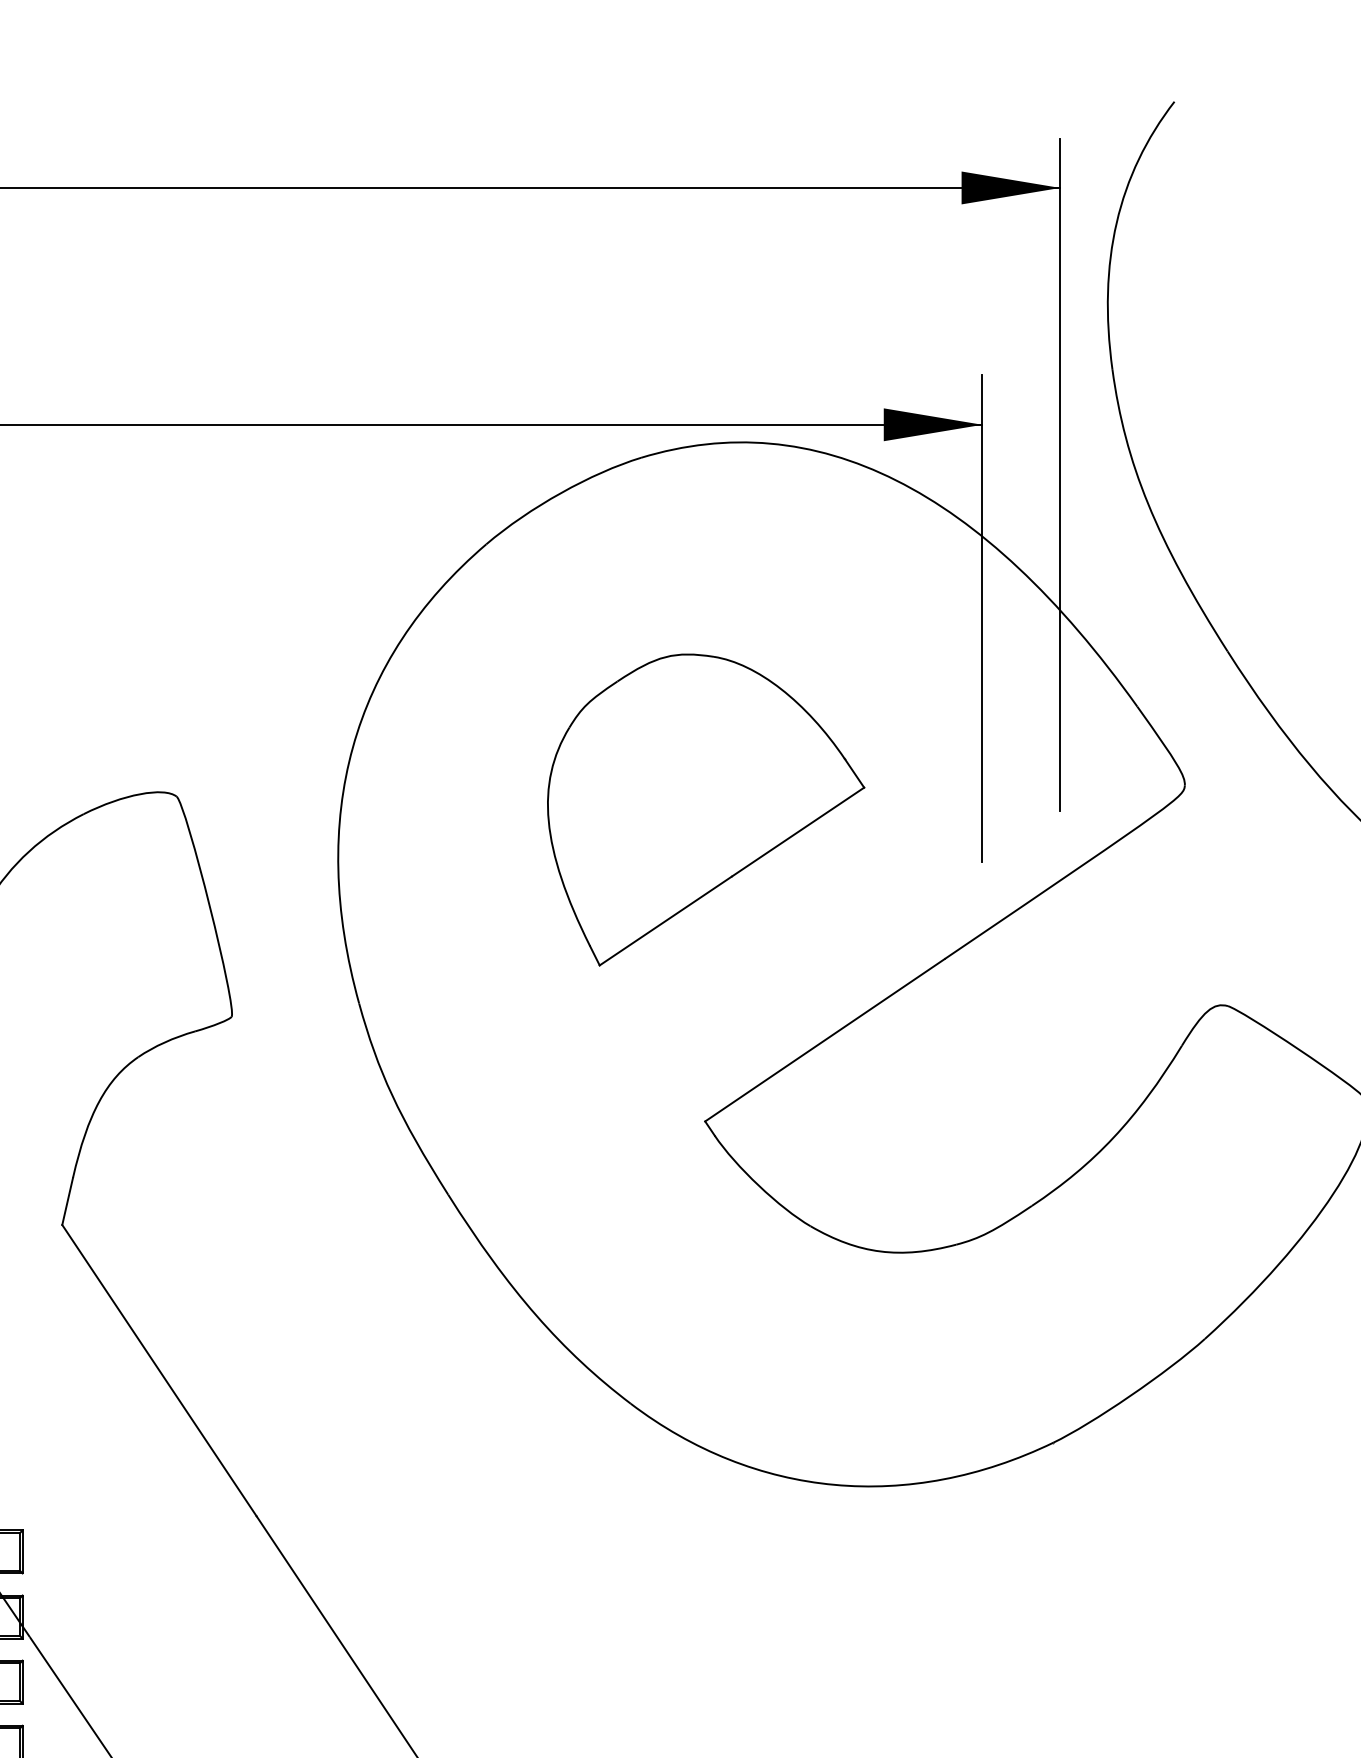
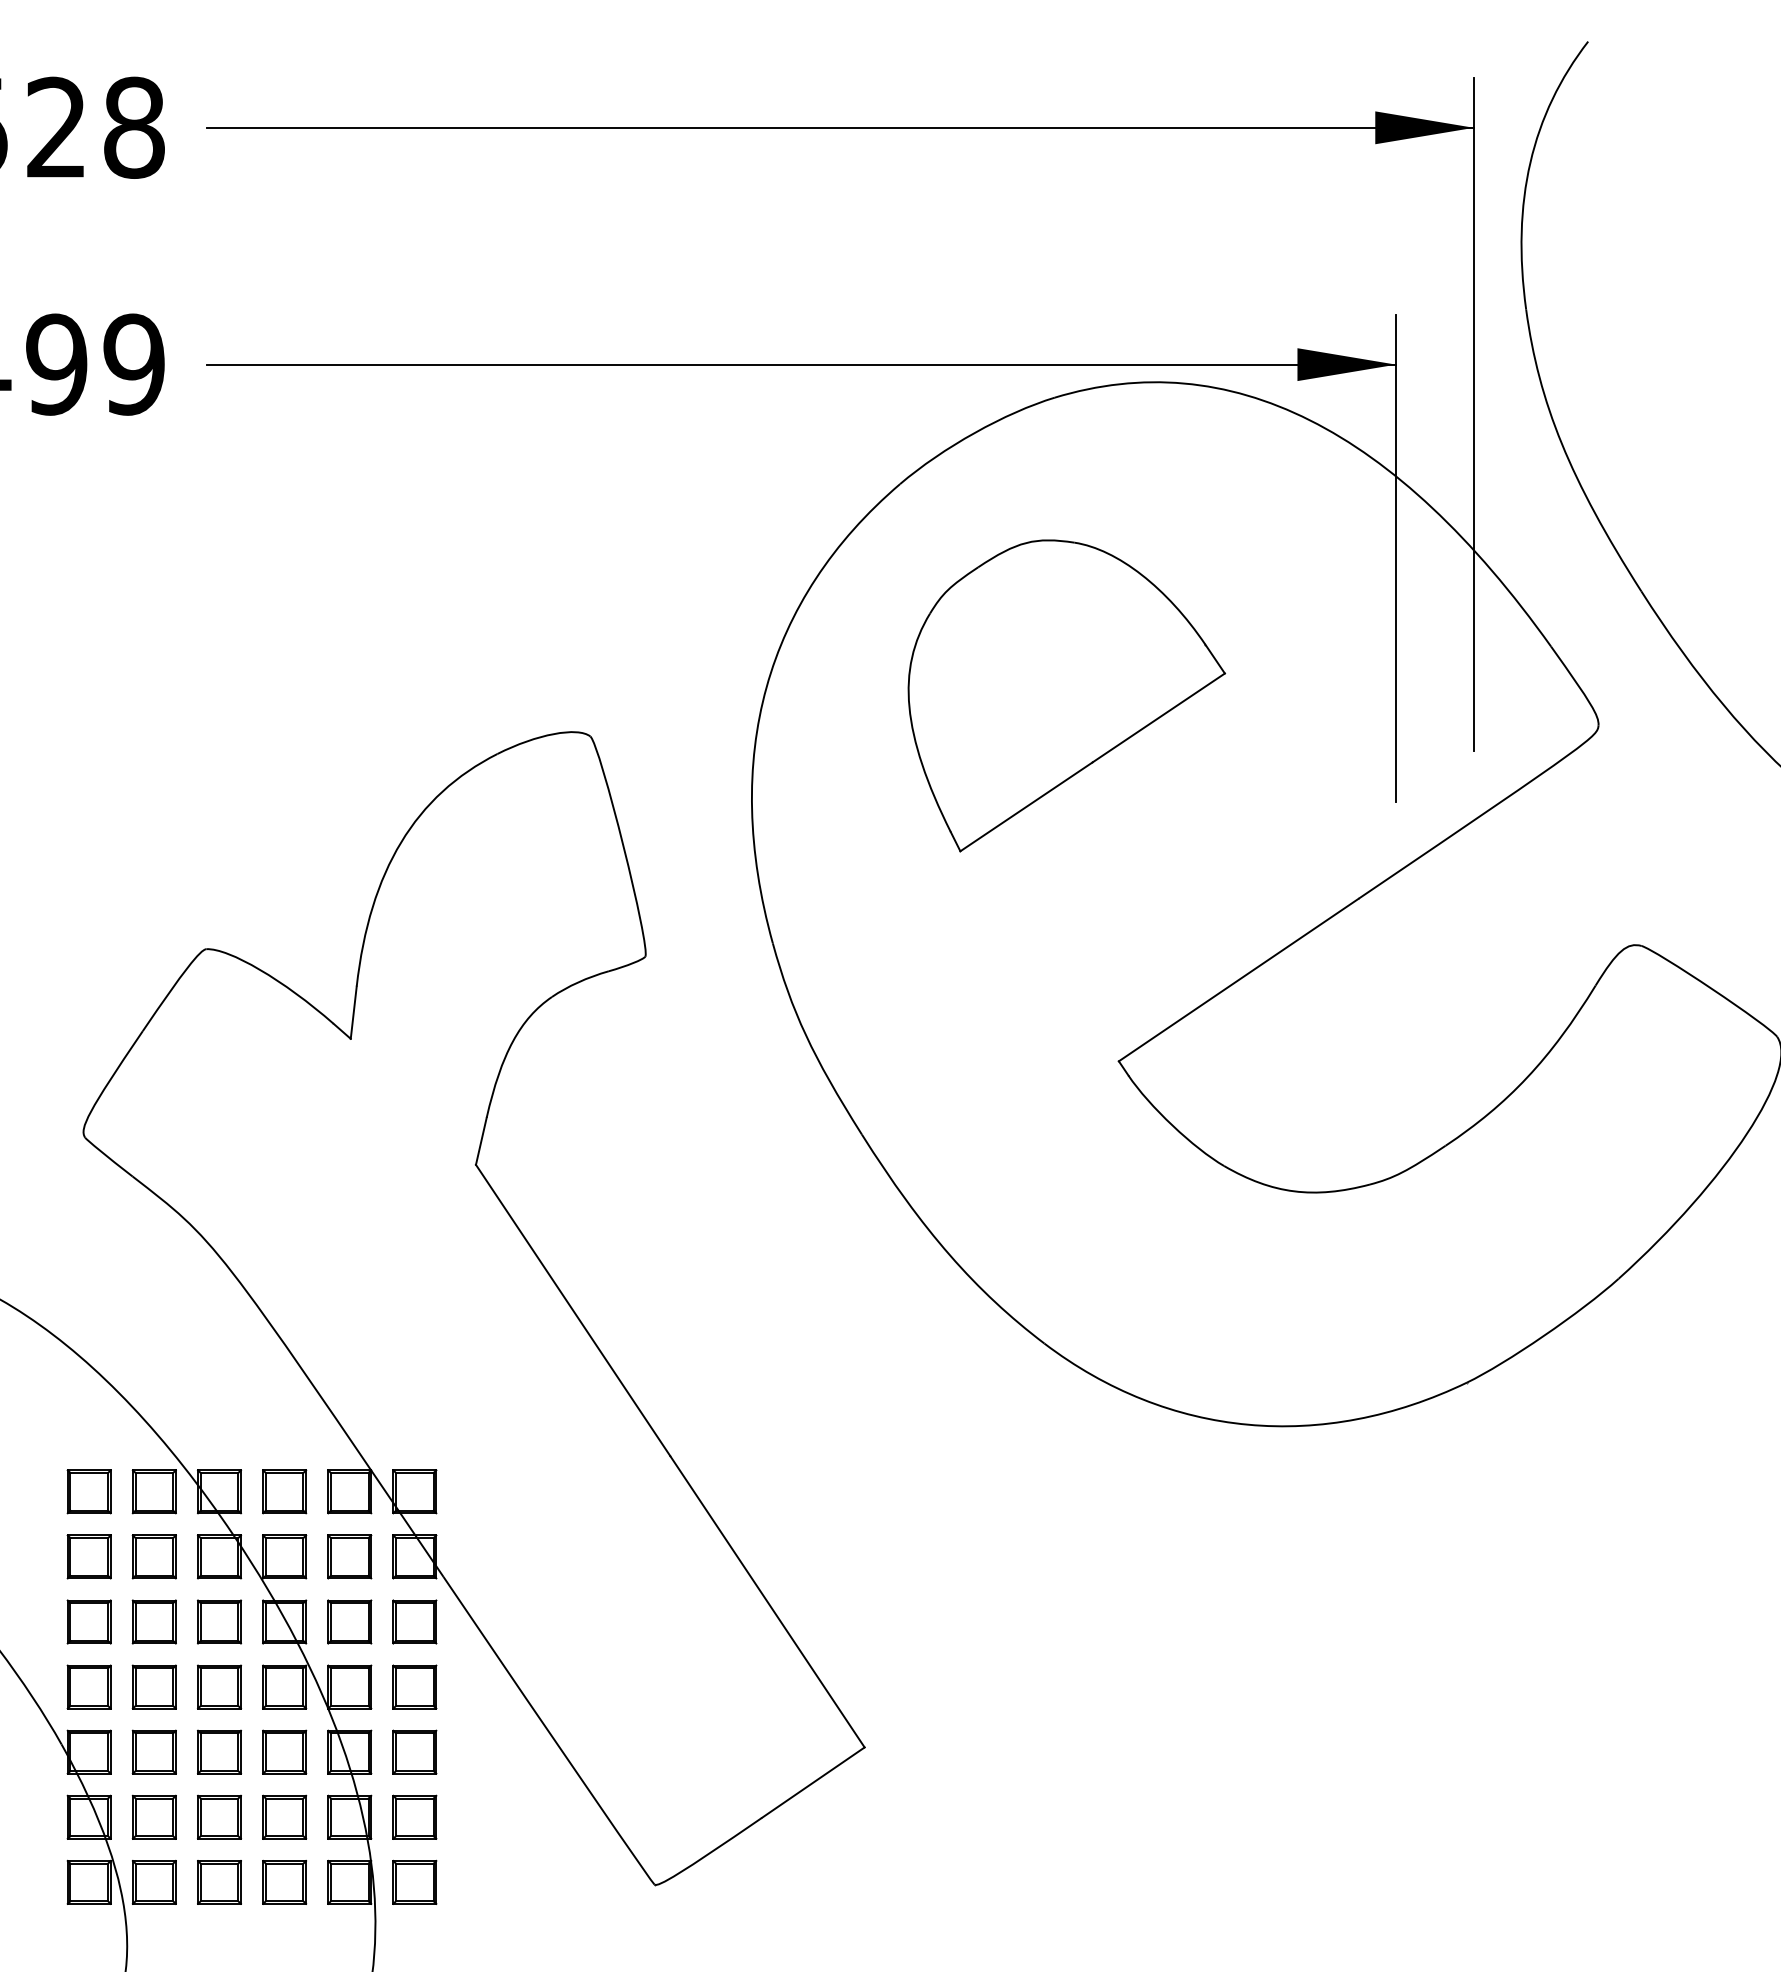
part: (705, 809) -> (1066, 695), moved

